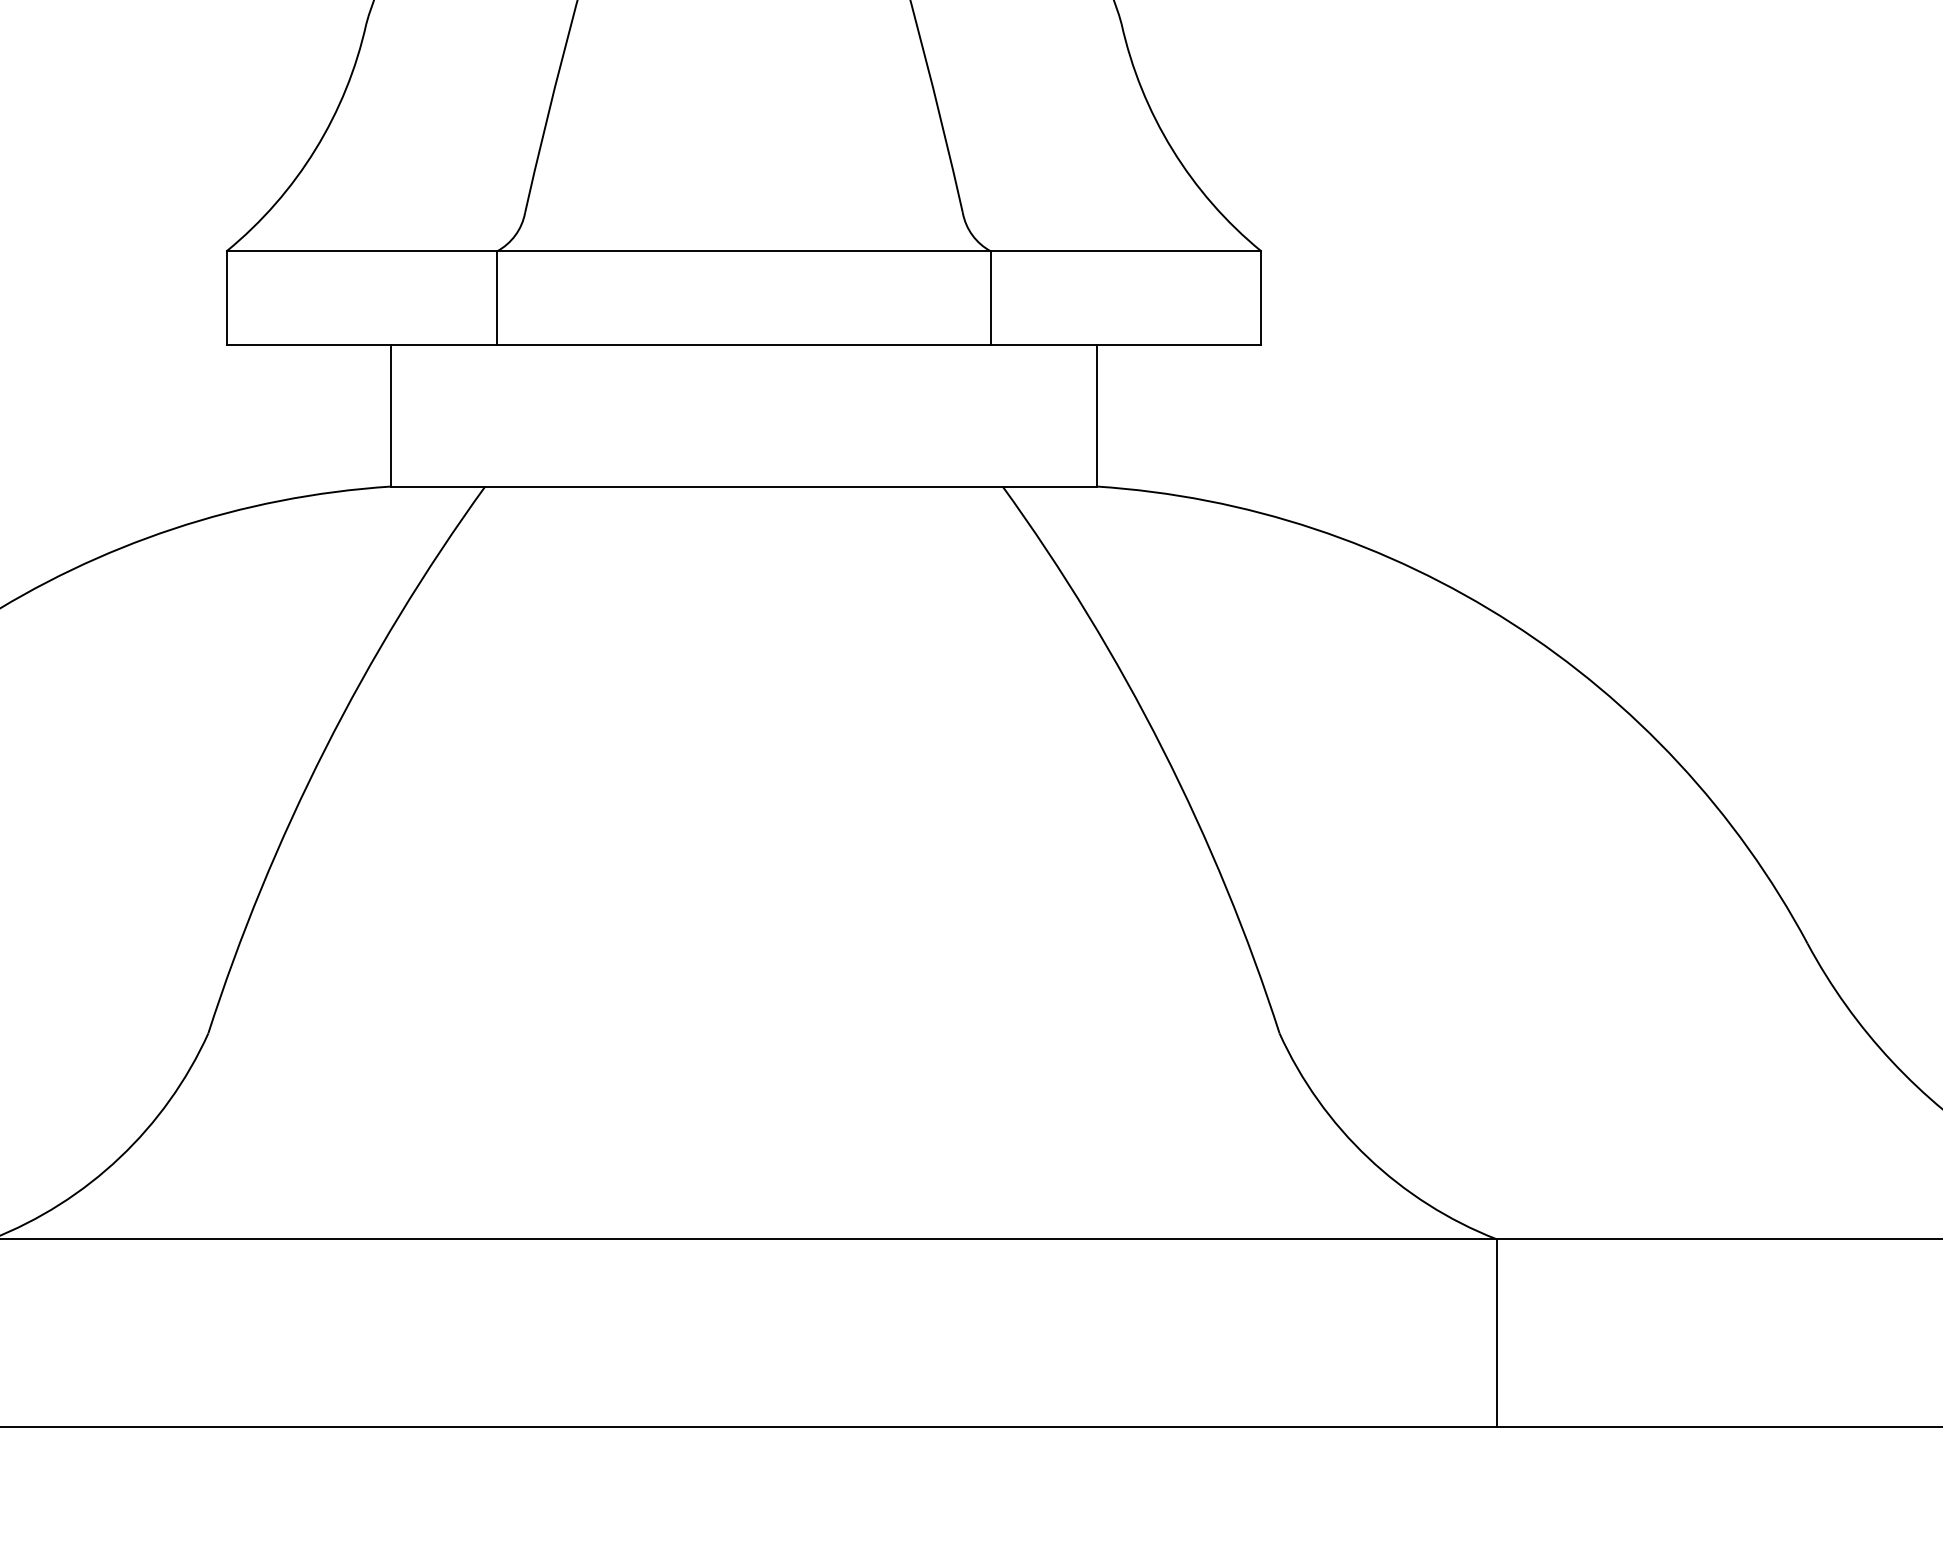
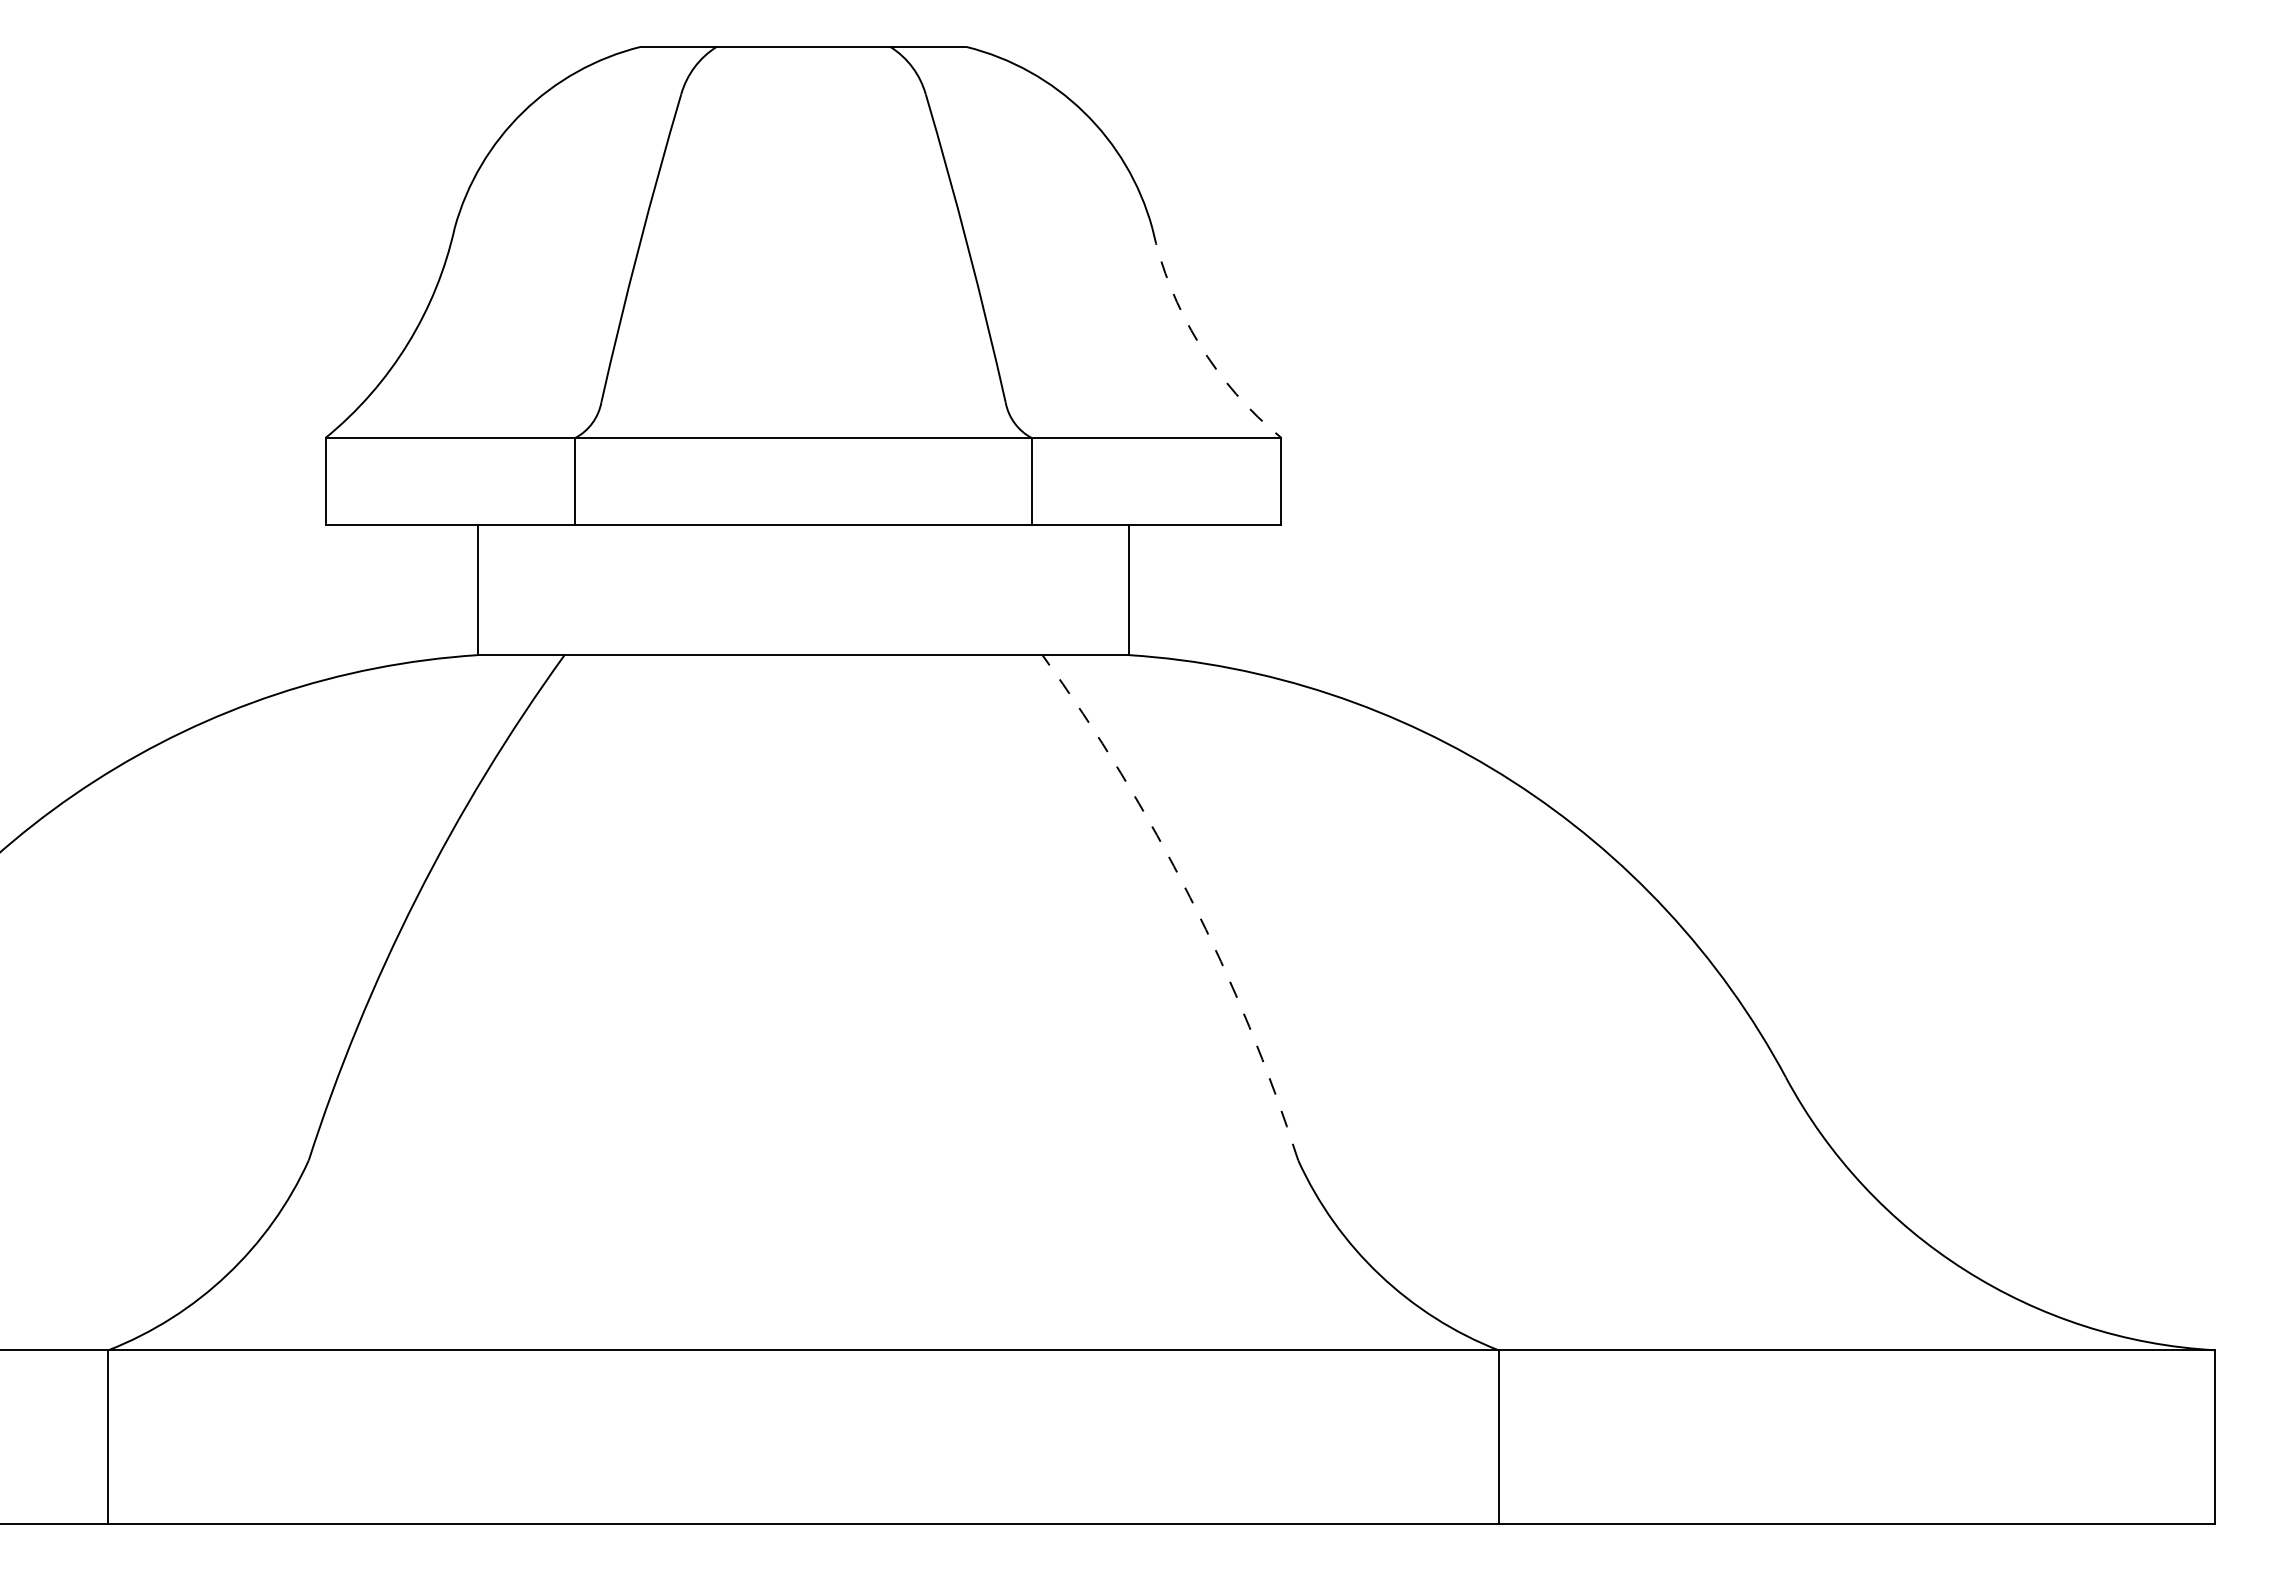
arc: (1172, 149) -> (1199, 343), solid -> dashed
arc: (1162, 748) -> (1190, 897), solid -> dashed

